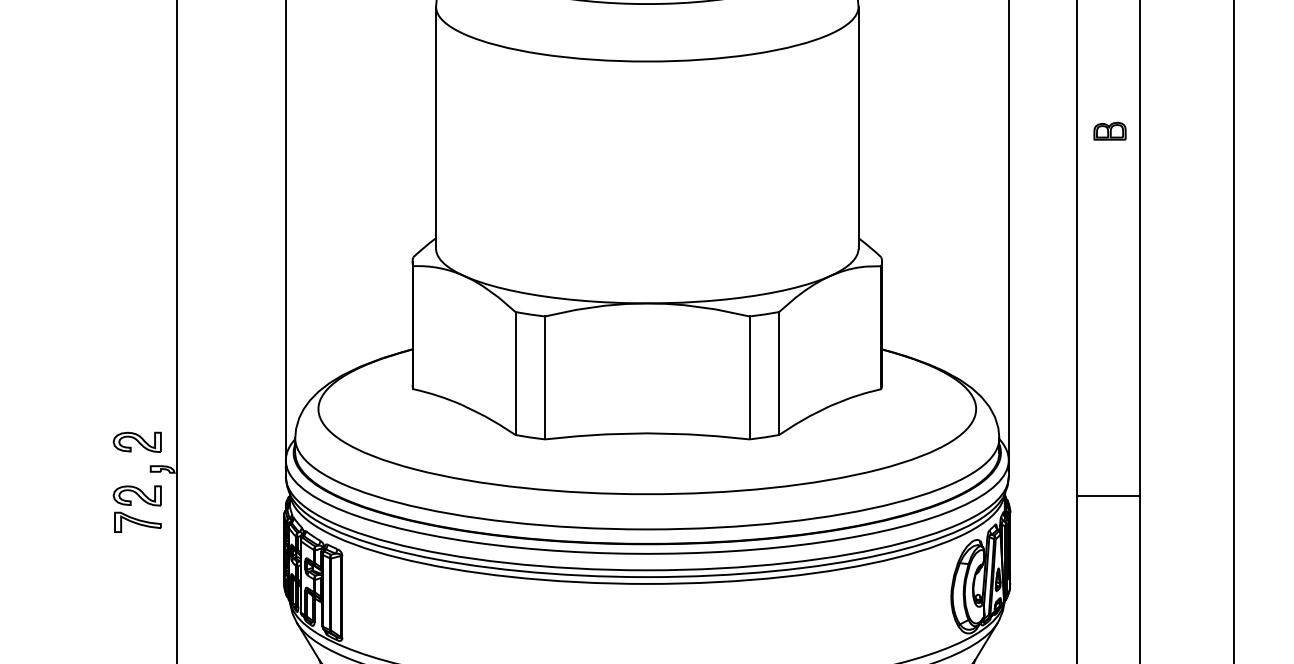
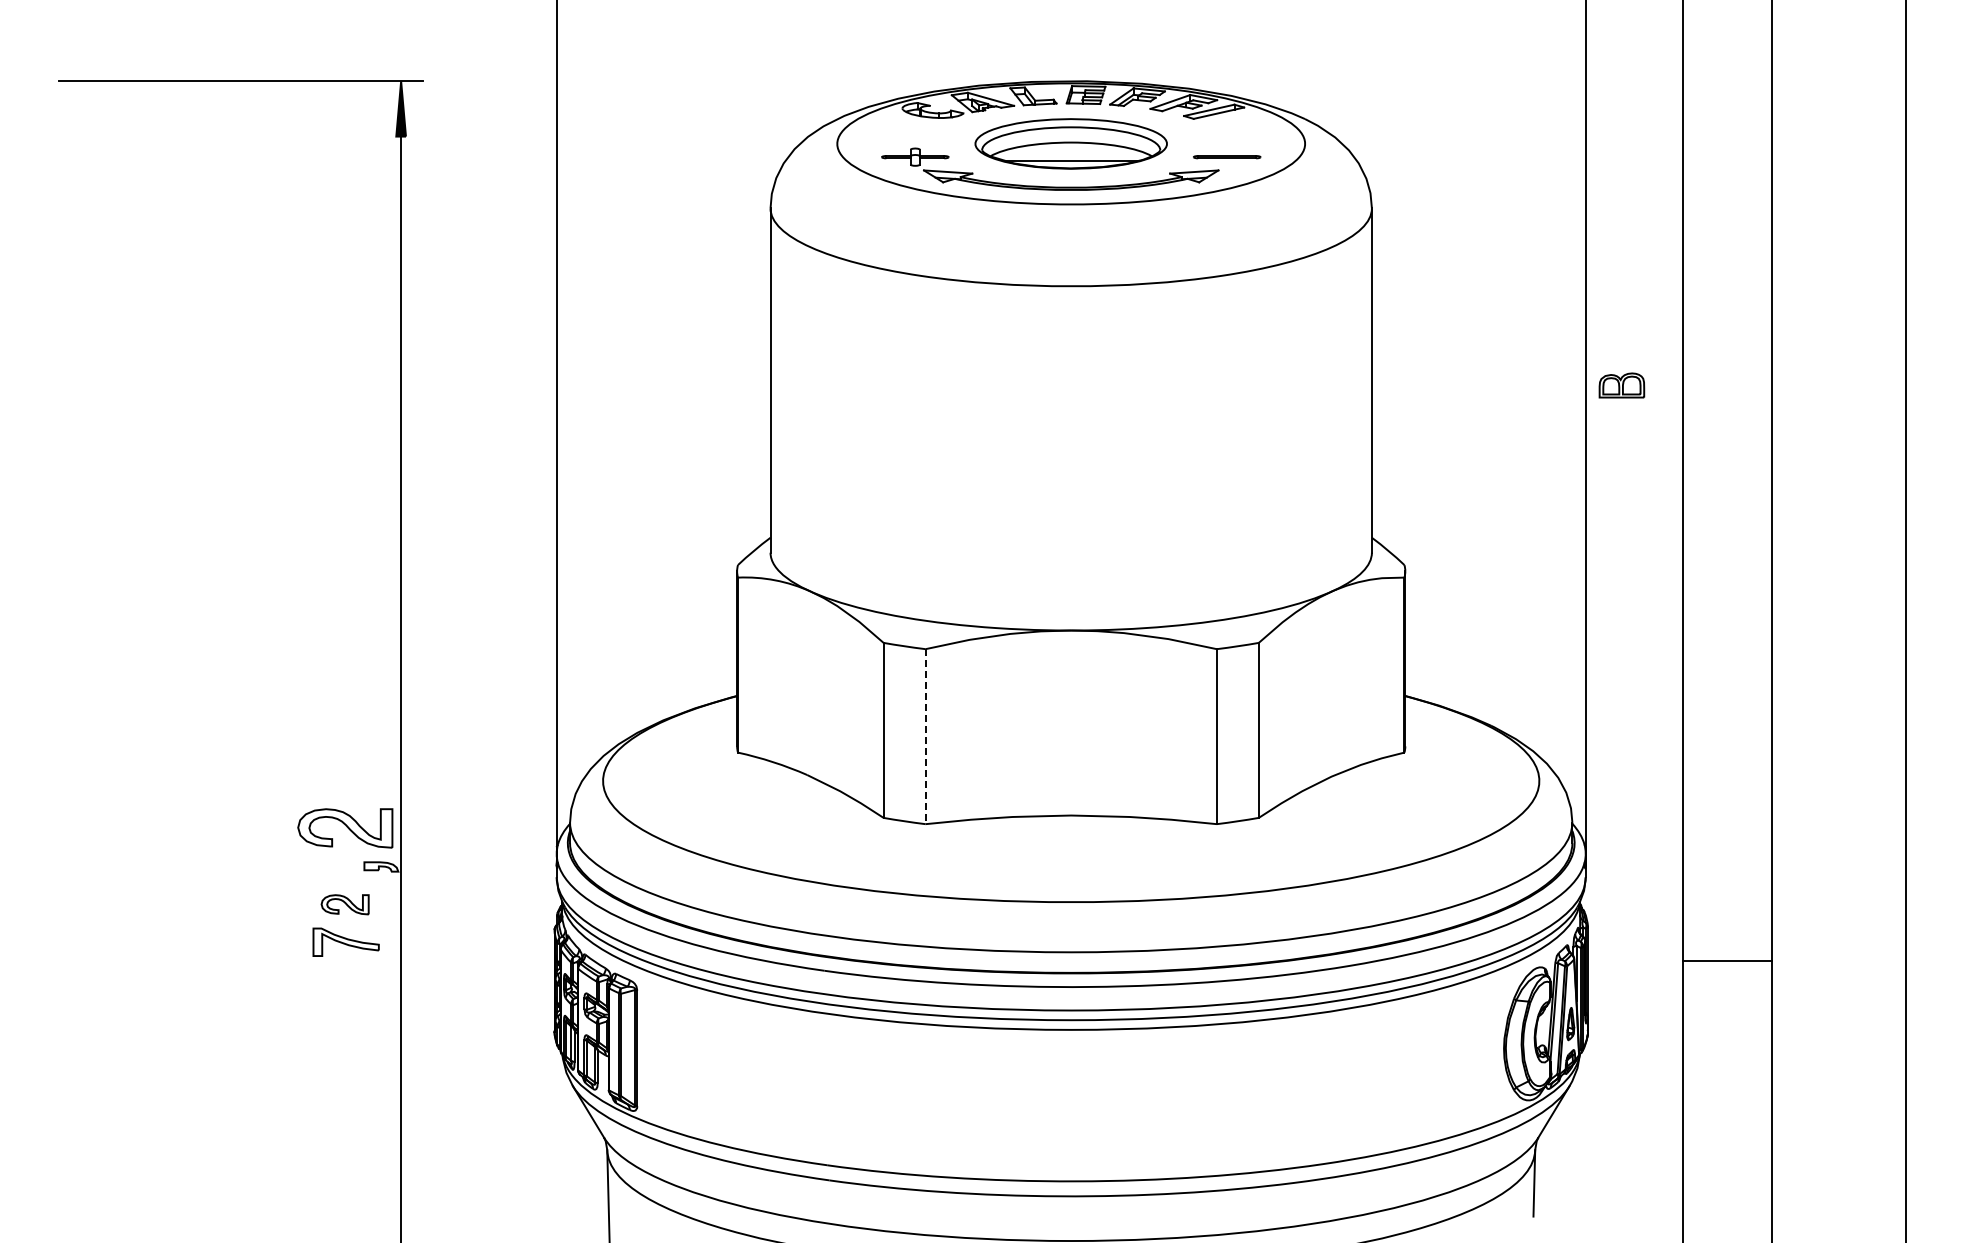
part: (1109, 131) -> (1621, 385), moved
line: (544, 378) -> (925, 737), solid -> dashed
part: (136, 442) -> (344, 828), size x1.4
part: (136, 495) -> (344, 904), size x0.7
line: (1108, 495) -> (1727, 961), moved

